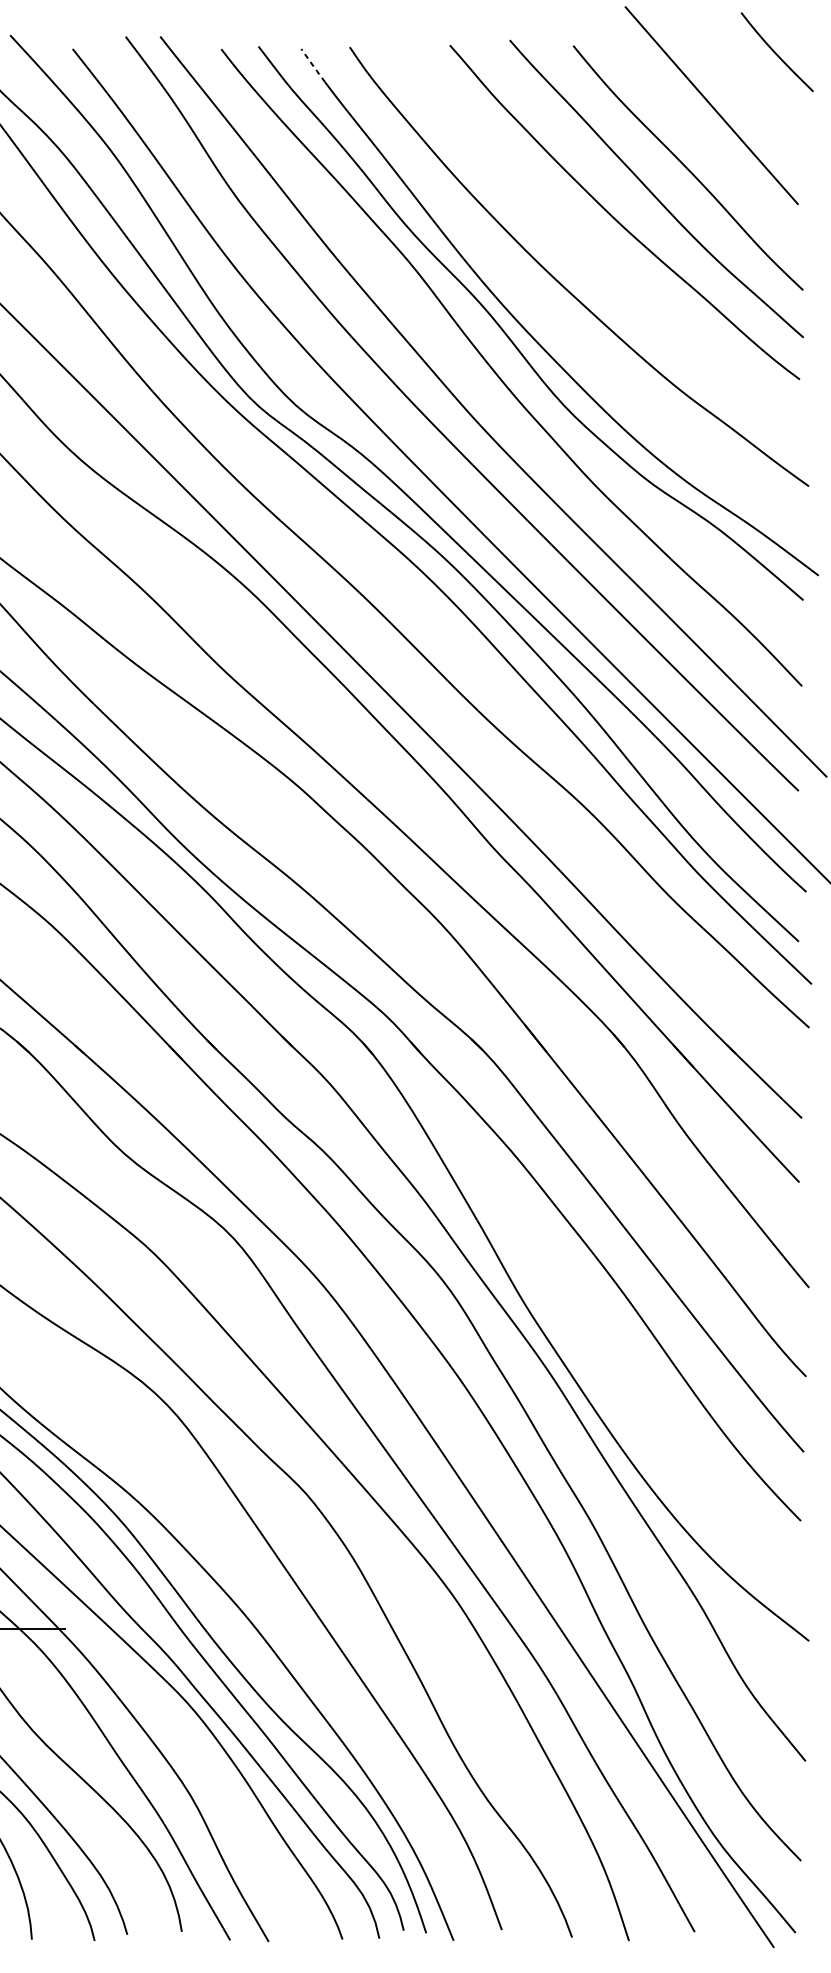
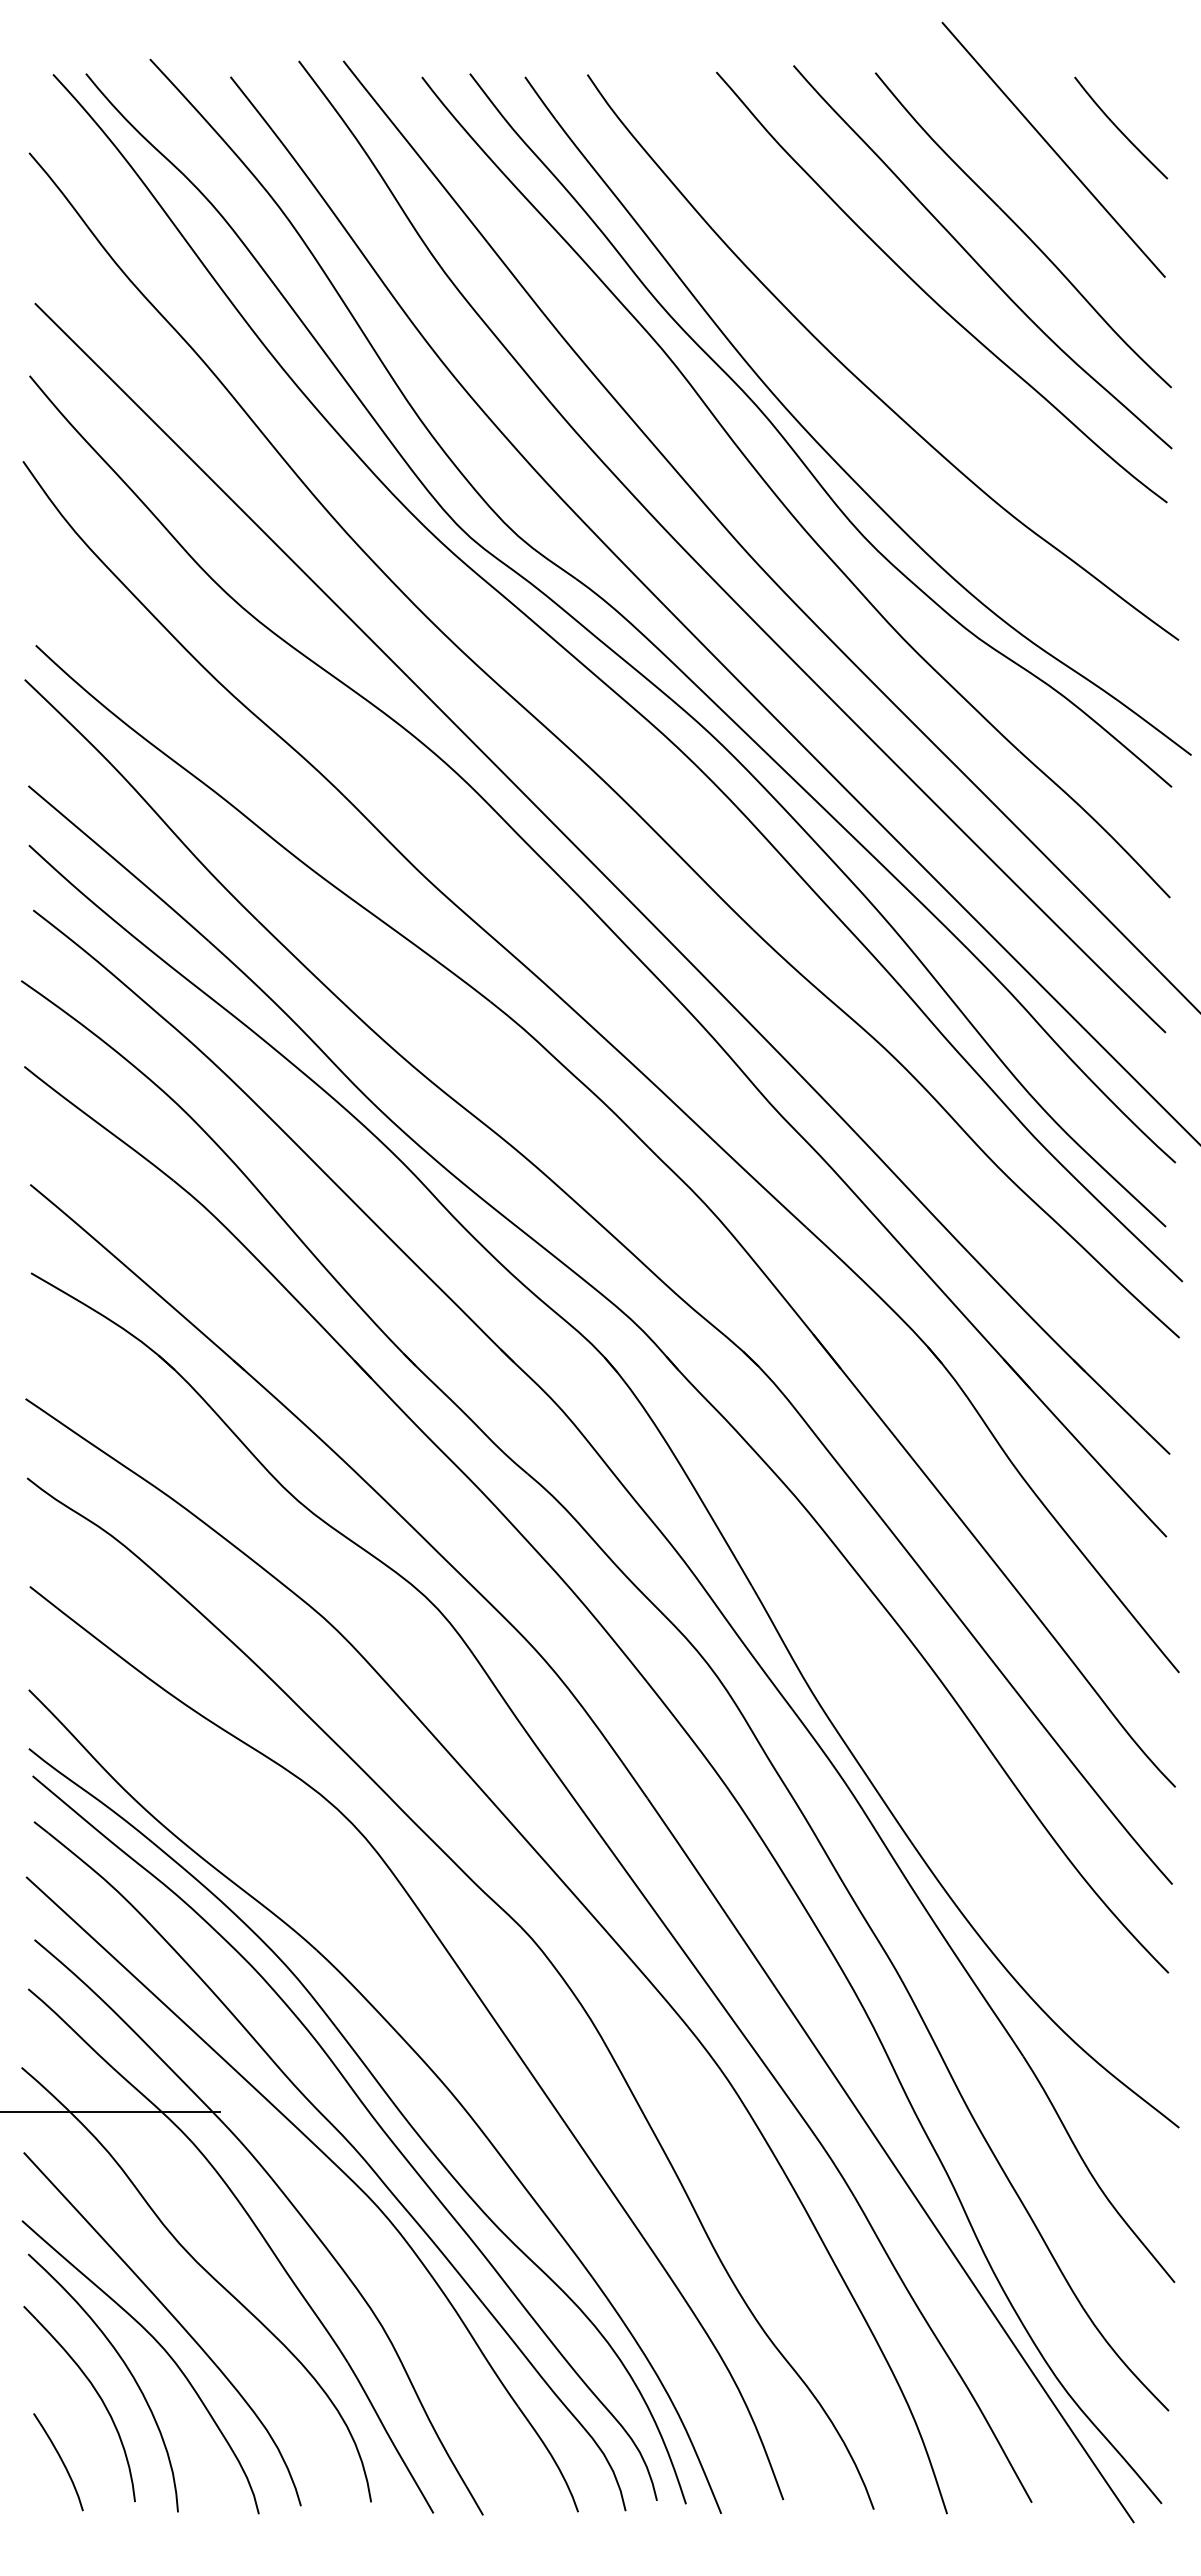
curve: (775, 52) -> (1119, 128), moved
line: (313, 65) -> (540, 98), dashed -> solid

